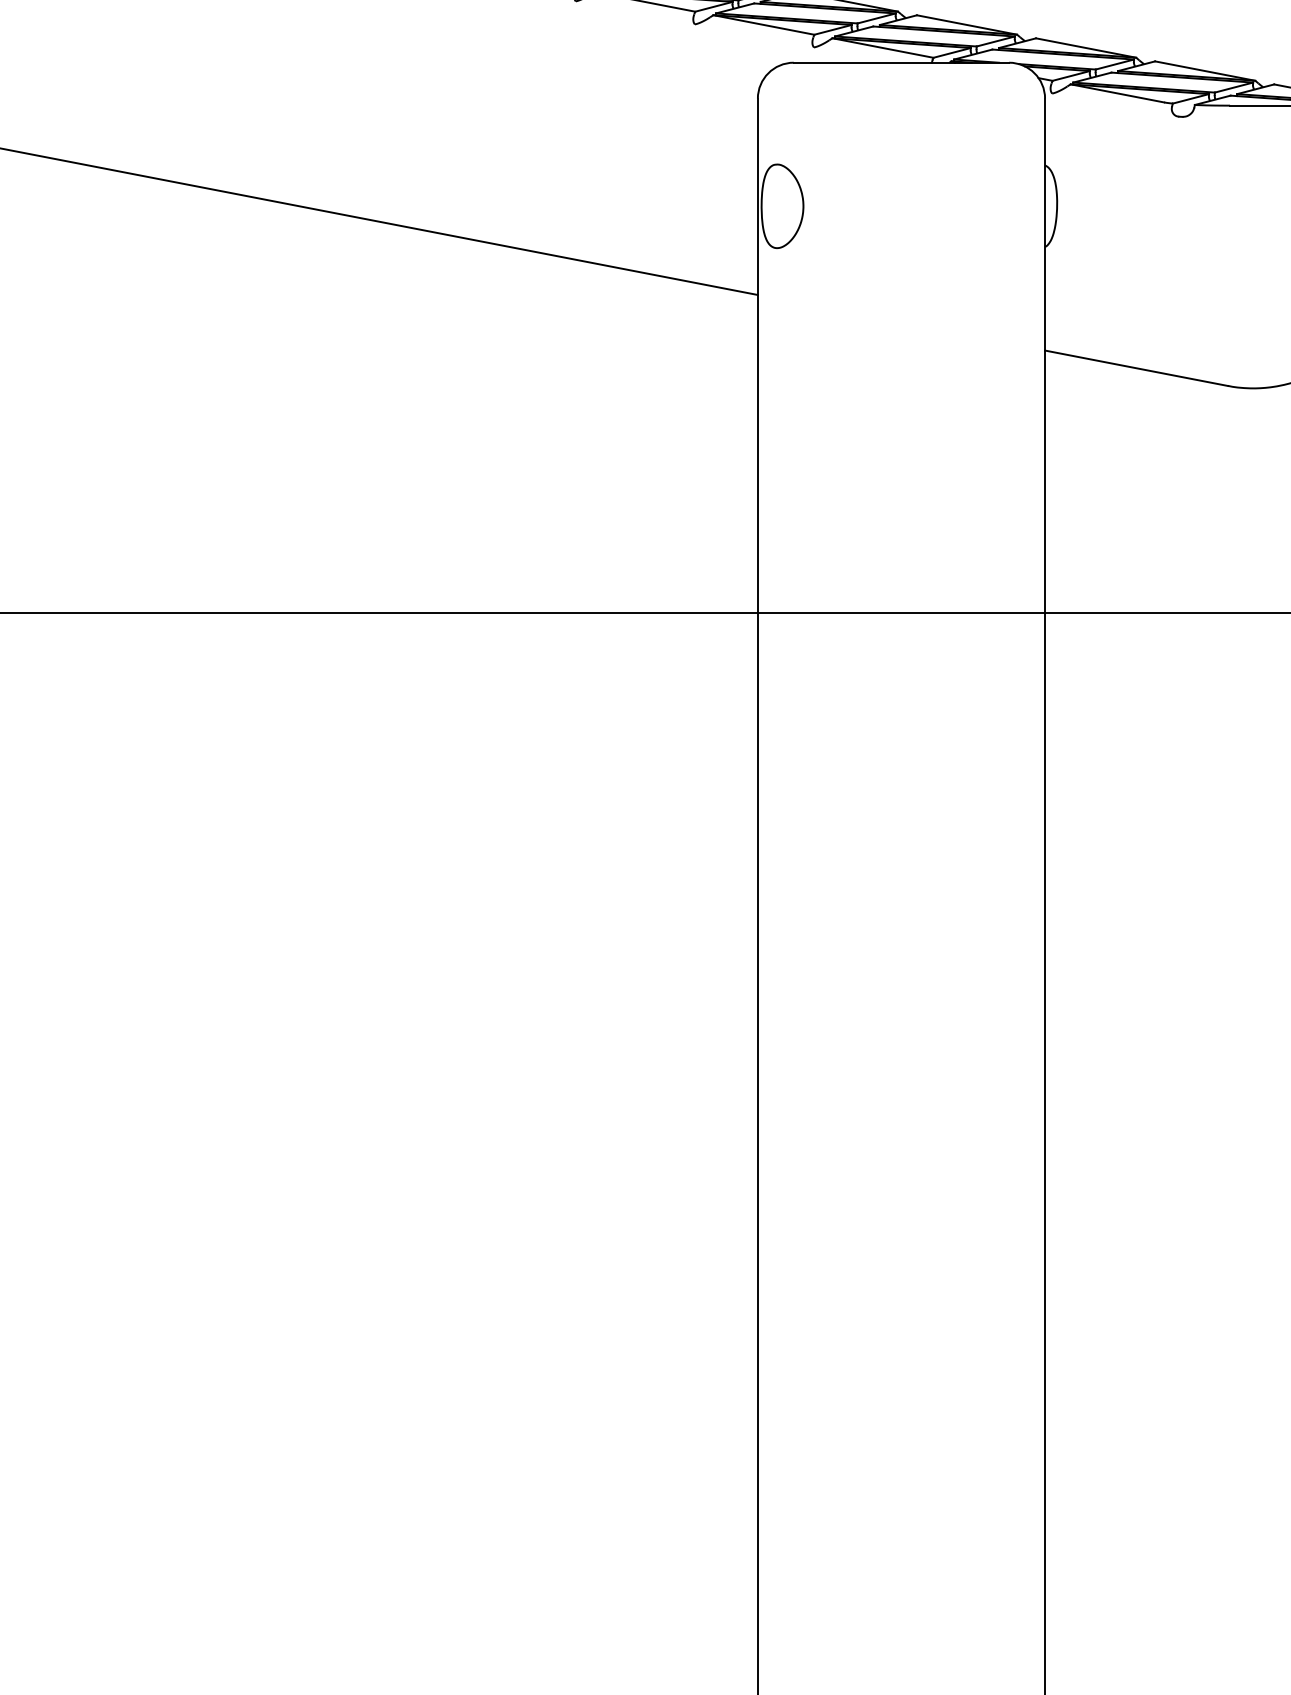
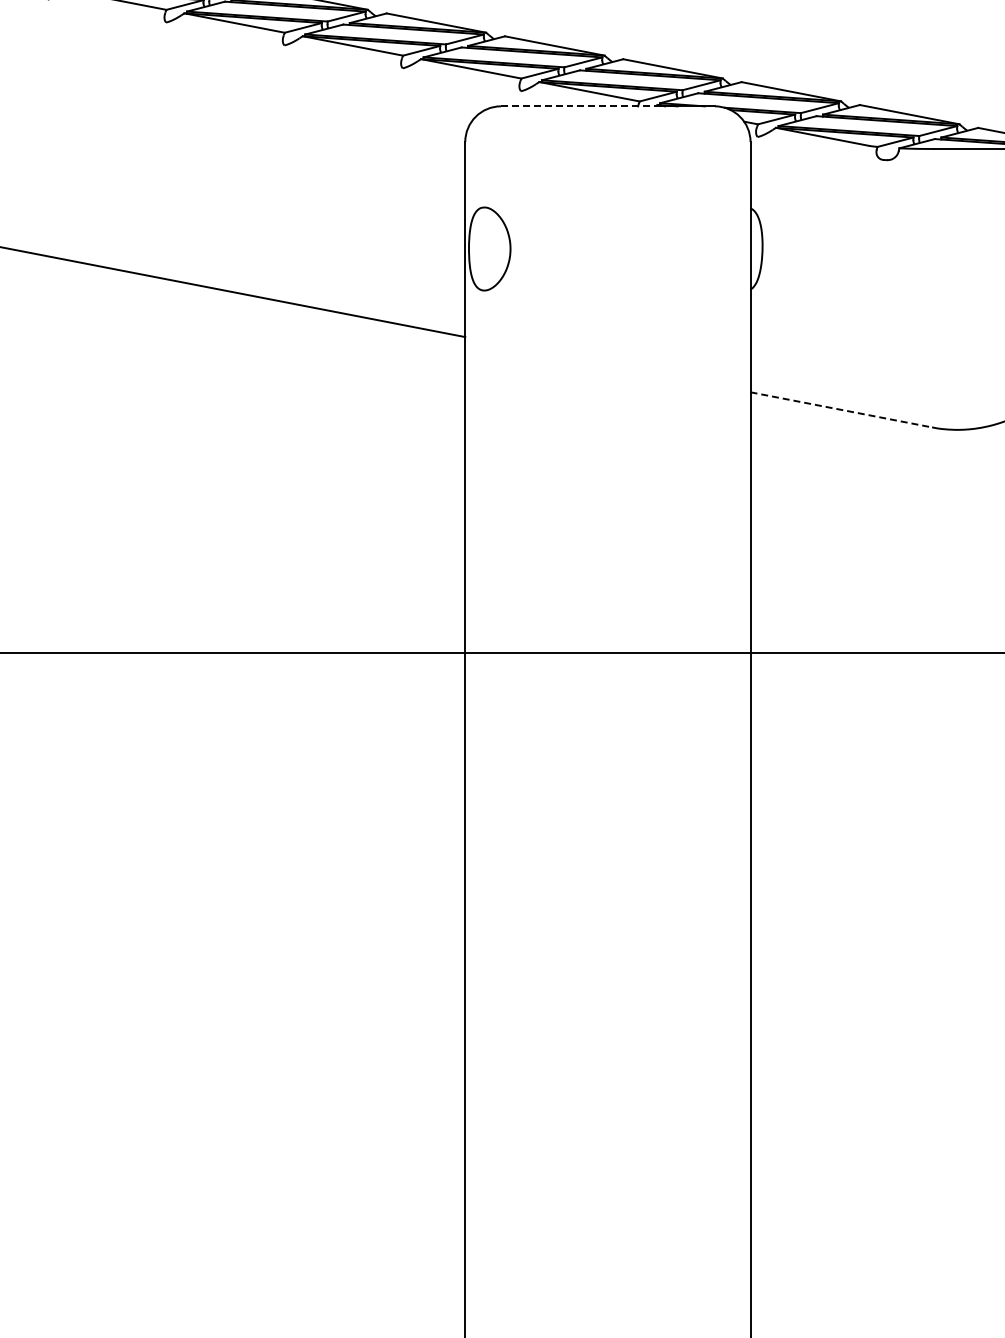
line: (874, 62) -> (581, 106), solid -> dashed
line: (1137, 368) -> (842, 410), solid -> dashed

